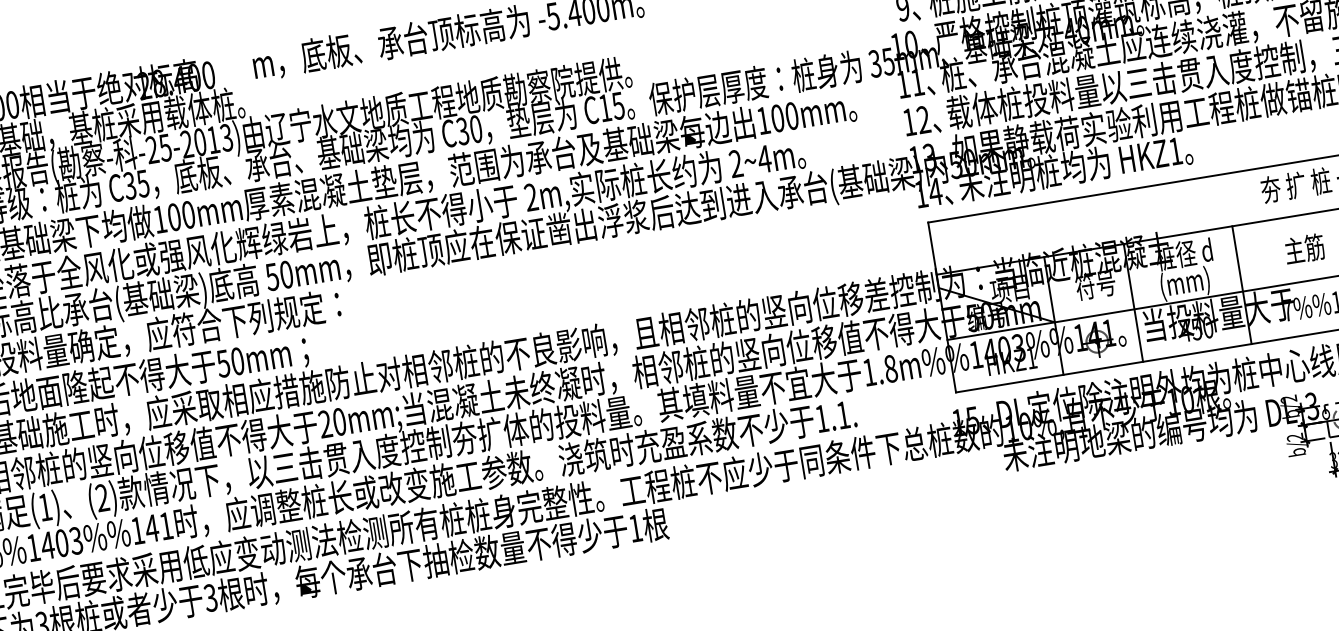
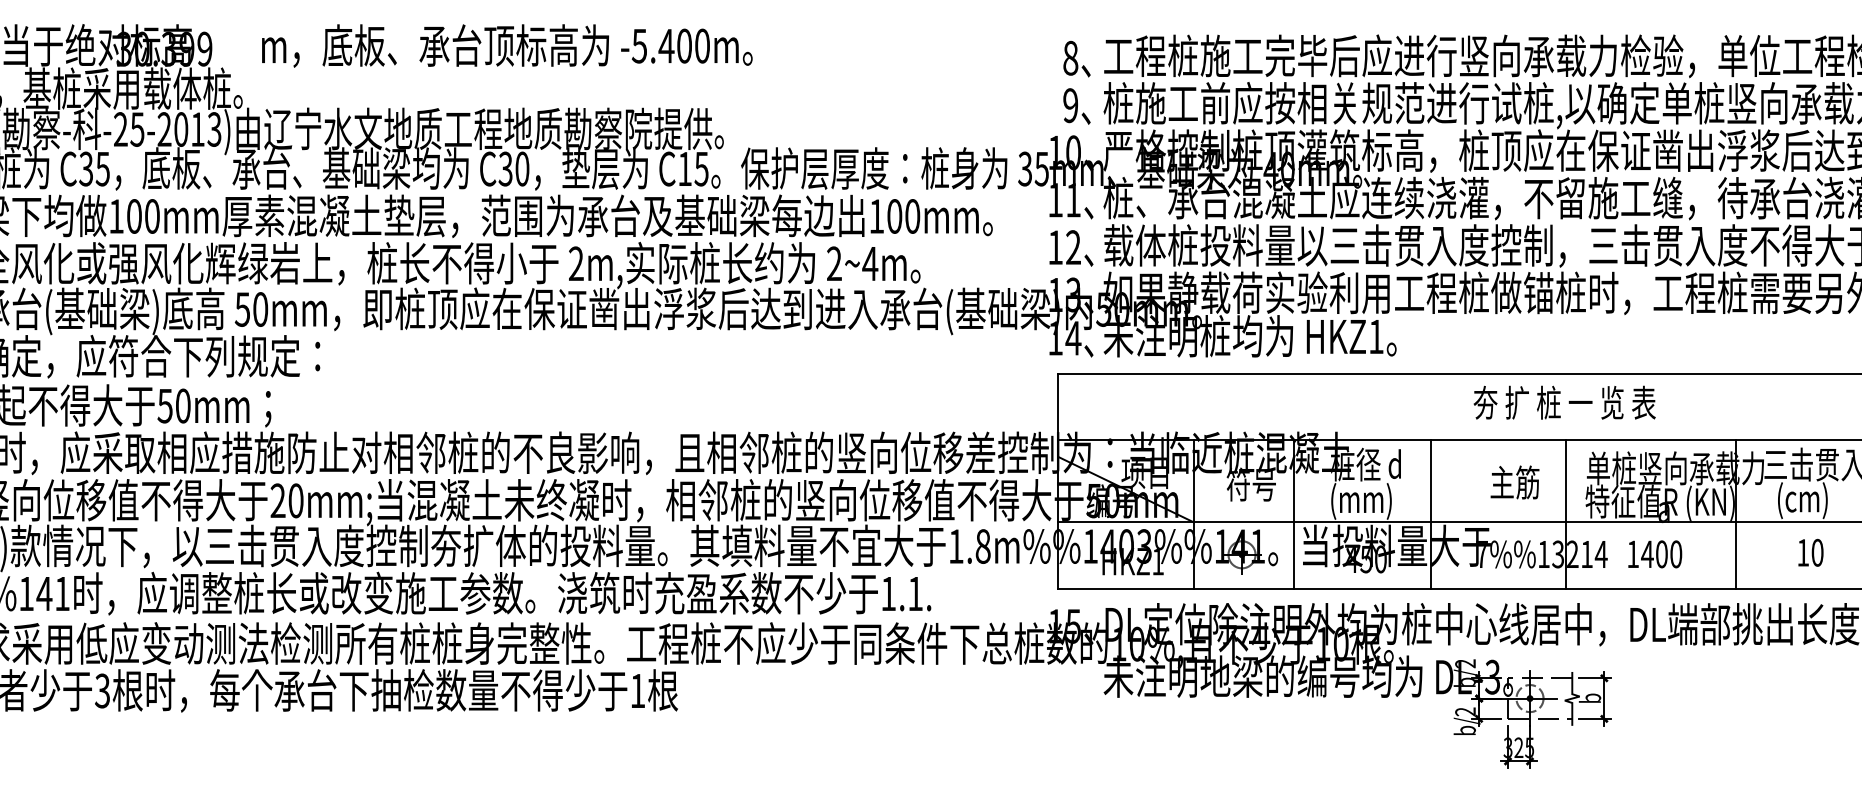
text: (176, 80) -> (164, 48), 28.400 -> 30.399

